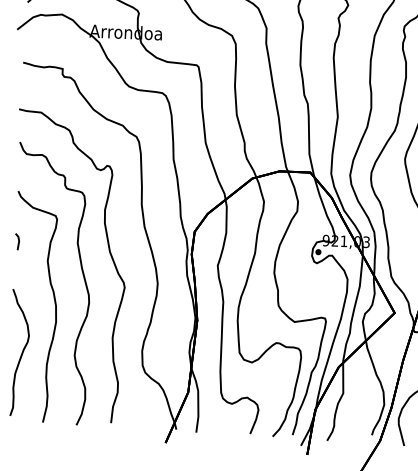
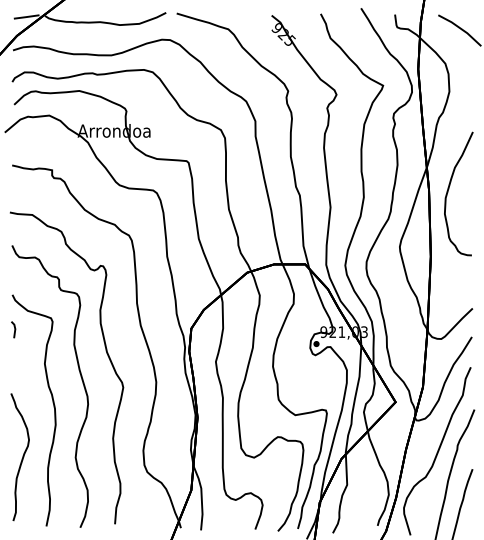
line: (18, 241) -> (14, 329), moved

